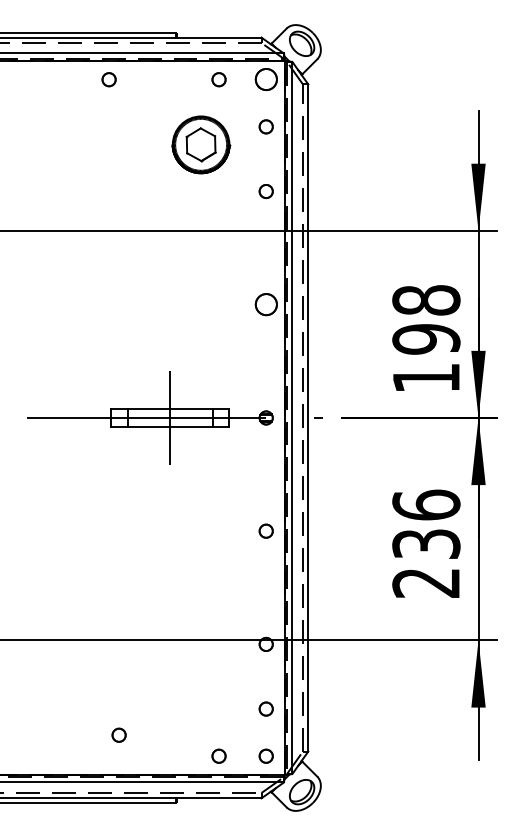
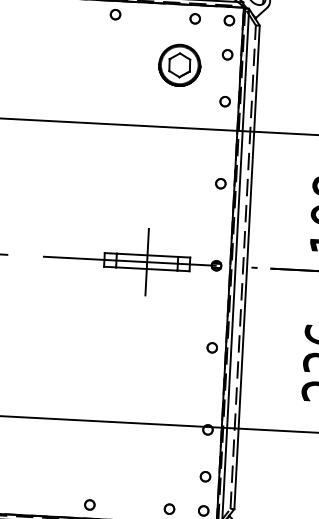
circle: (265, 79) -> (228, 20), size x0.62
circle: (265, 304) -> (220, 183), size x0.62
circle: (118, 734) -> (89, 504), moved

